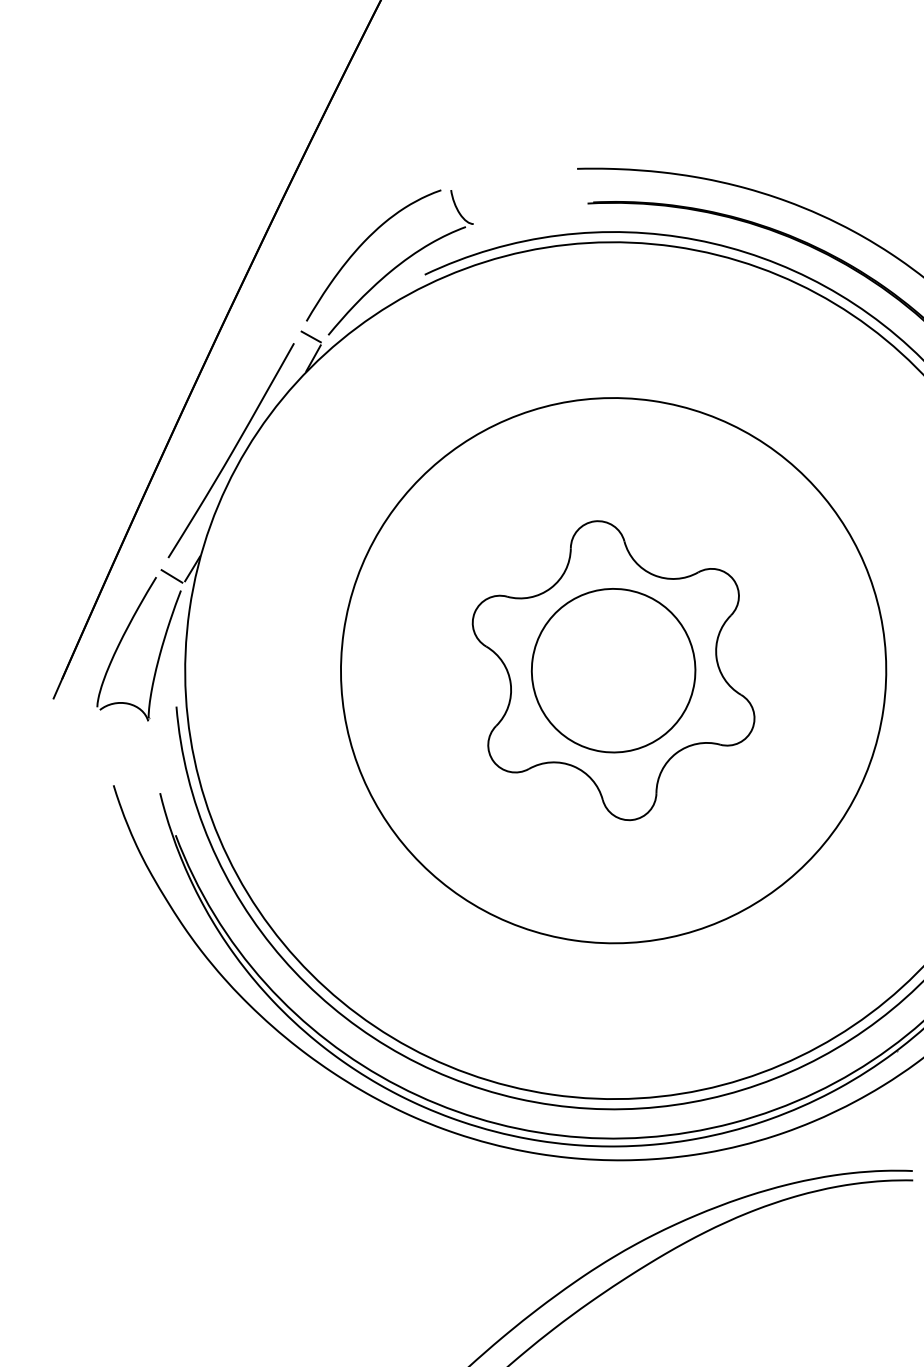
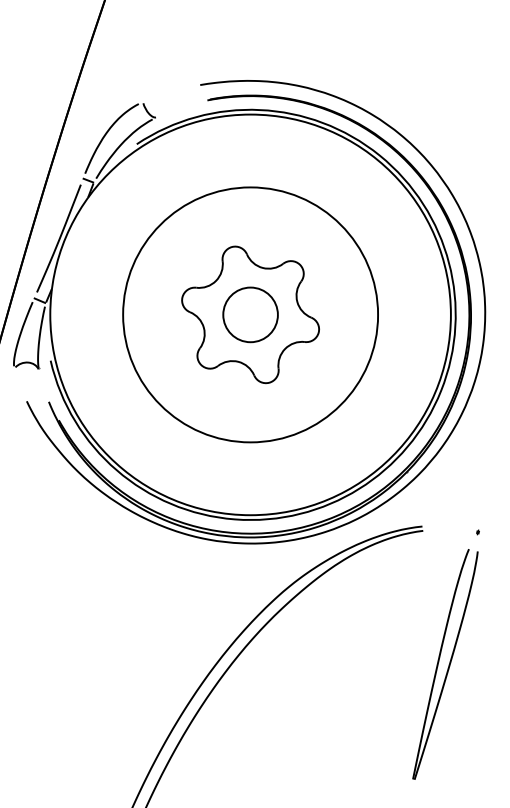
circle: (613, 669) -> (250, 314), size x0.71

